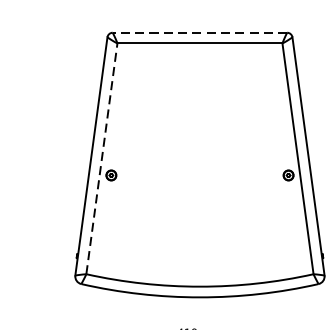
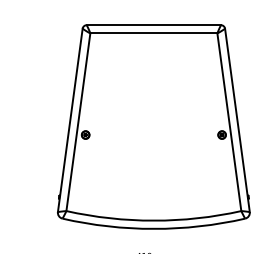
line: (199, 33) -> (153, 25), dashed -> solid
line: (102, 159) -> (78, 122), dashed -> solid

